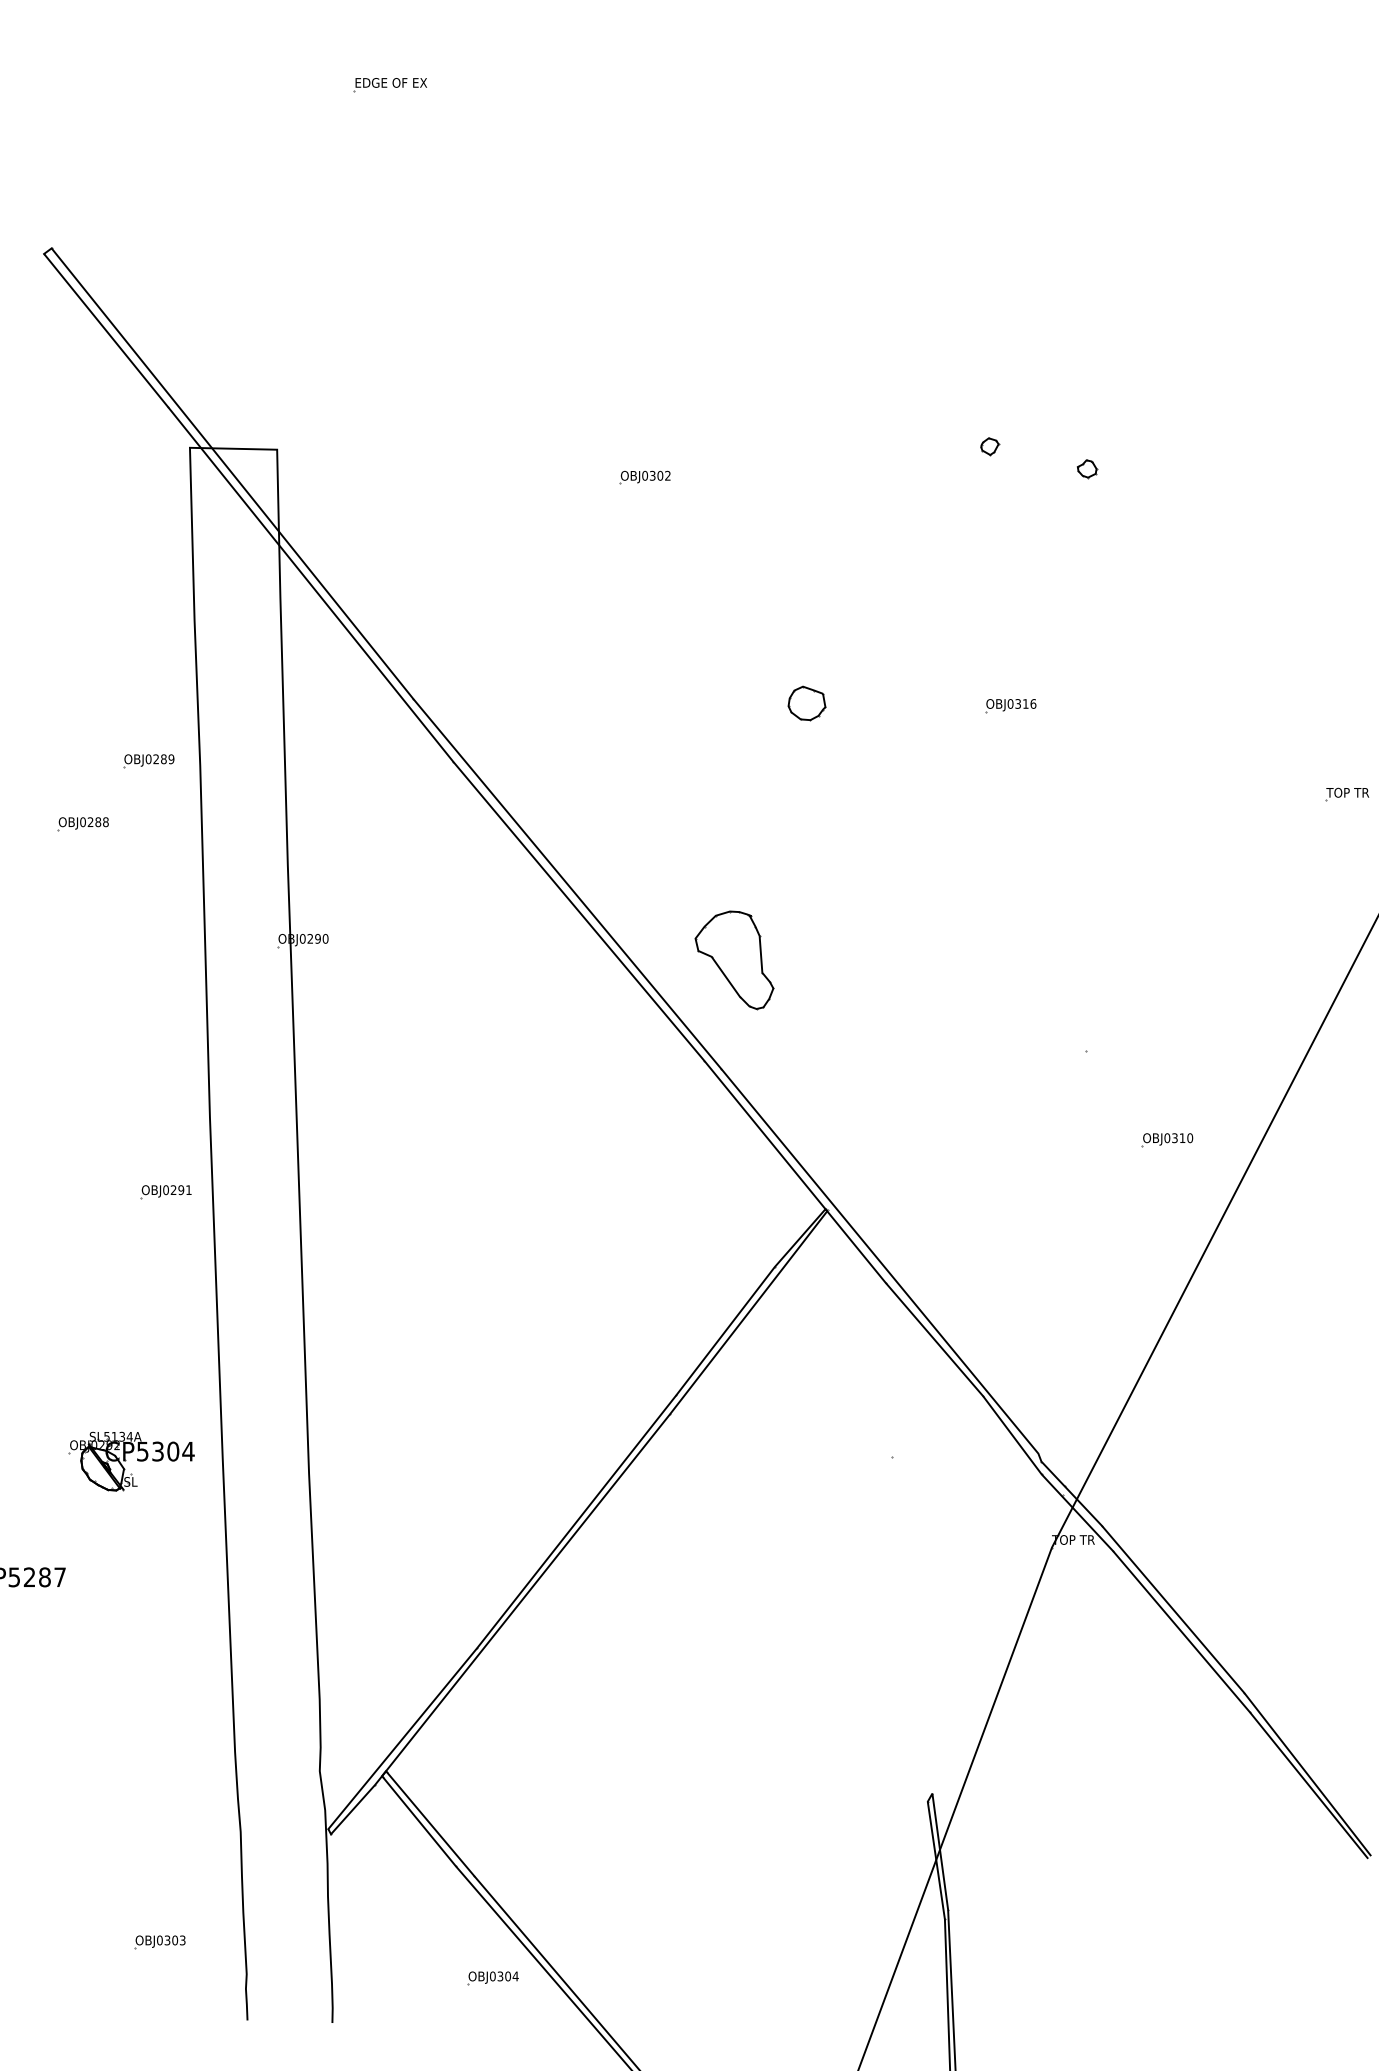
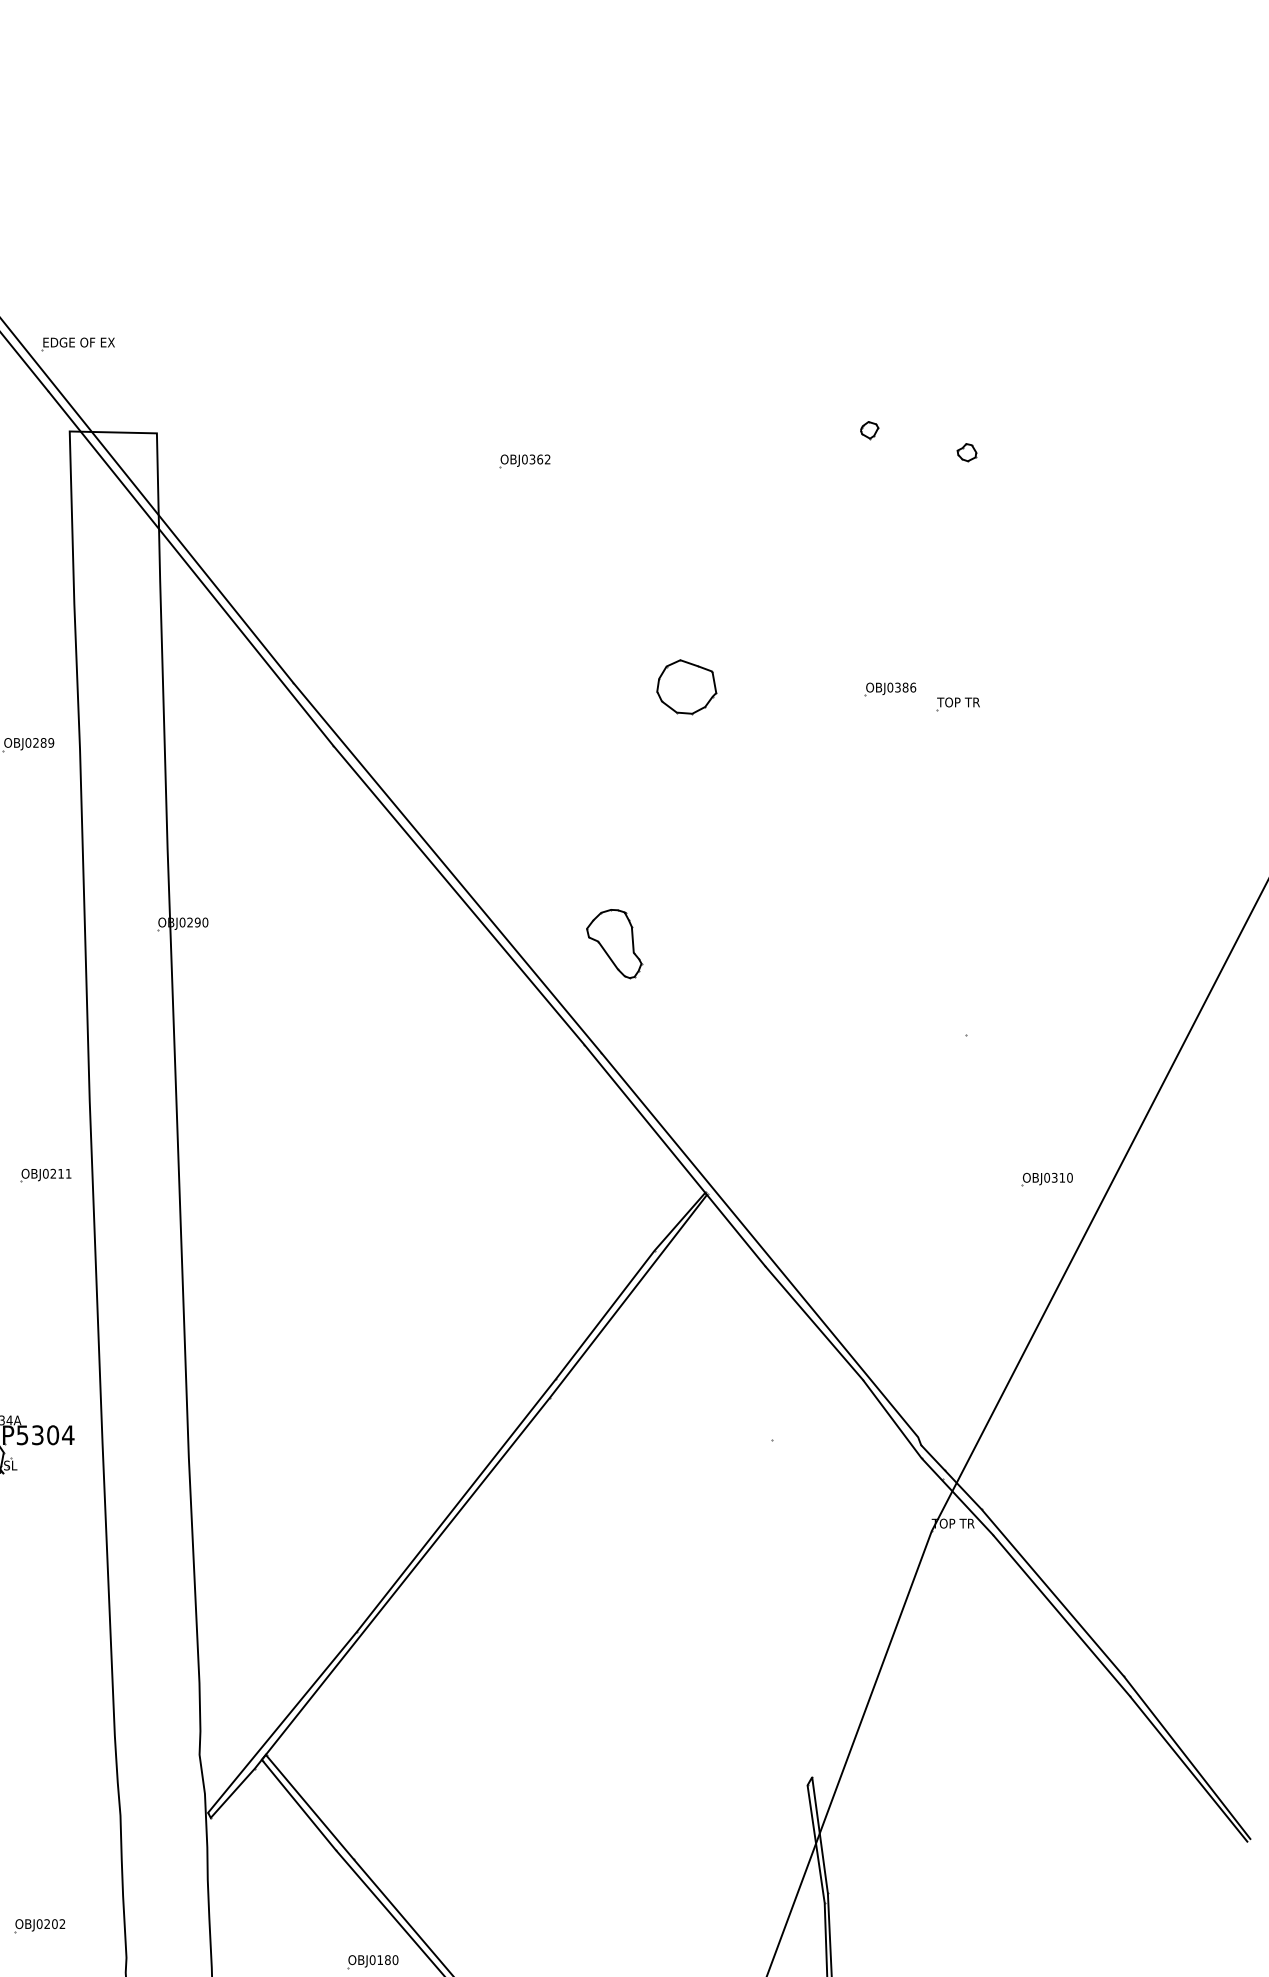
part: (389, 85) -> (77, 345), moved
text: (660, 475) -> (540, 459), OBJ0302 -> OBJ0362
part: (806, 703) -> (686, 687), size x1.6
text: (1025, 703) -> (905, 687), OBJ0316 -> OBJ0386
part: (1347, 794) -> (958, 704), moved
part: (734, 960) -> (614, 944), size x0.7
part: (1167, 1140) -> (1047, 1180), moved
text: (181, 1190) -> (61, 1174), OBJ0291 -> OBJ0211
text: (174, 1940) -> (54, 1924), OBJ0303 -> OBJ0202
text: (507, 1976) -> (387, 1960), OBJ0304 -> OBJ0180

